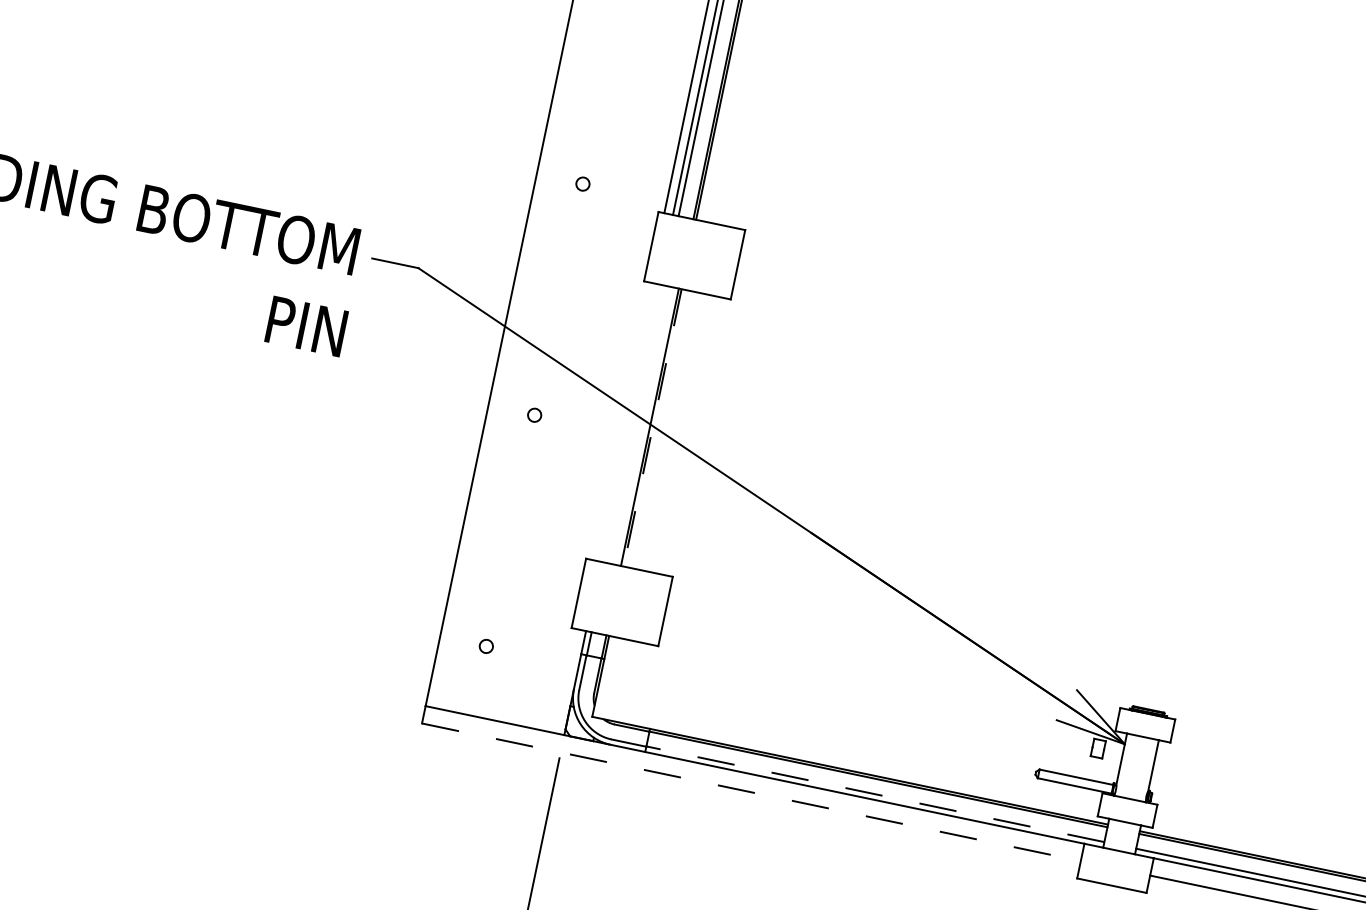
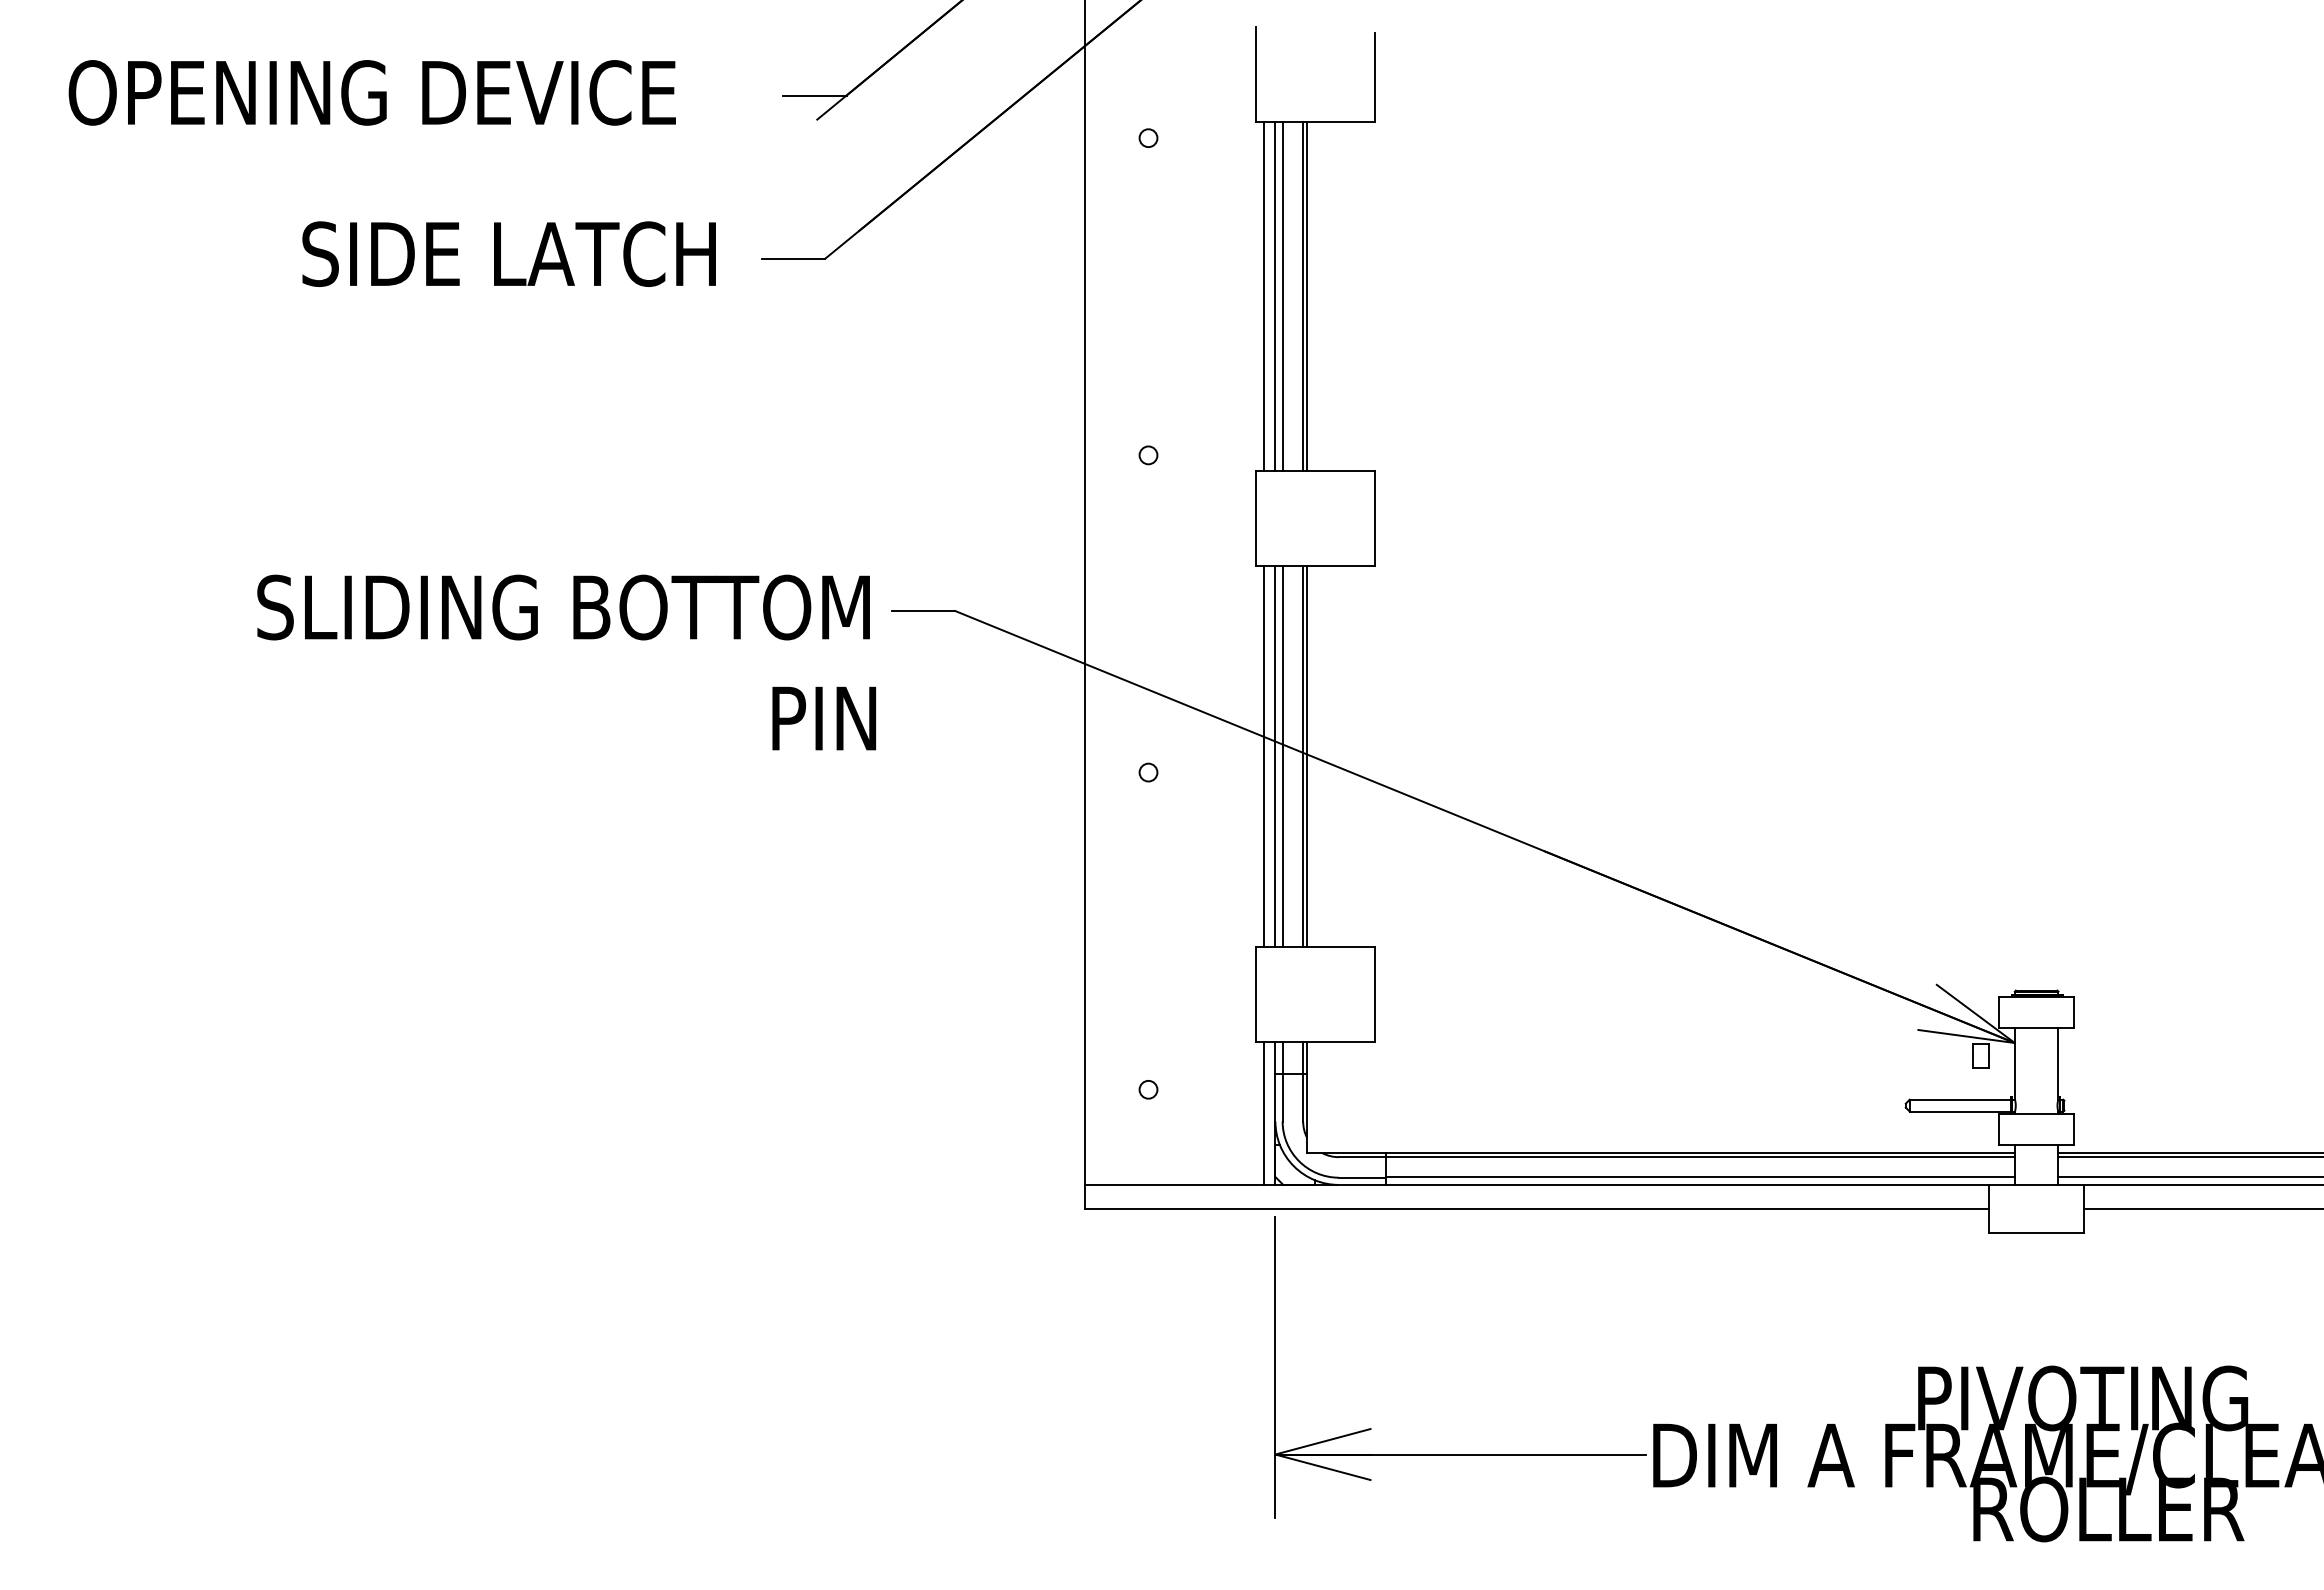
line: (620, 421) -> (1263, 756), added
line: (629, 422) -> (1275, 756), added
line: (635, 424) -> (1283, 756), added
line: (652, 428) -> (1307, 757), dashed -> solid
line: (566, 681) -> (1263, 1113), added
line: (751, 792) -> (1537, 1208), dashed -> solid
line: (875, 794) -> (1700, 1177), dashed -> solid

